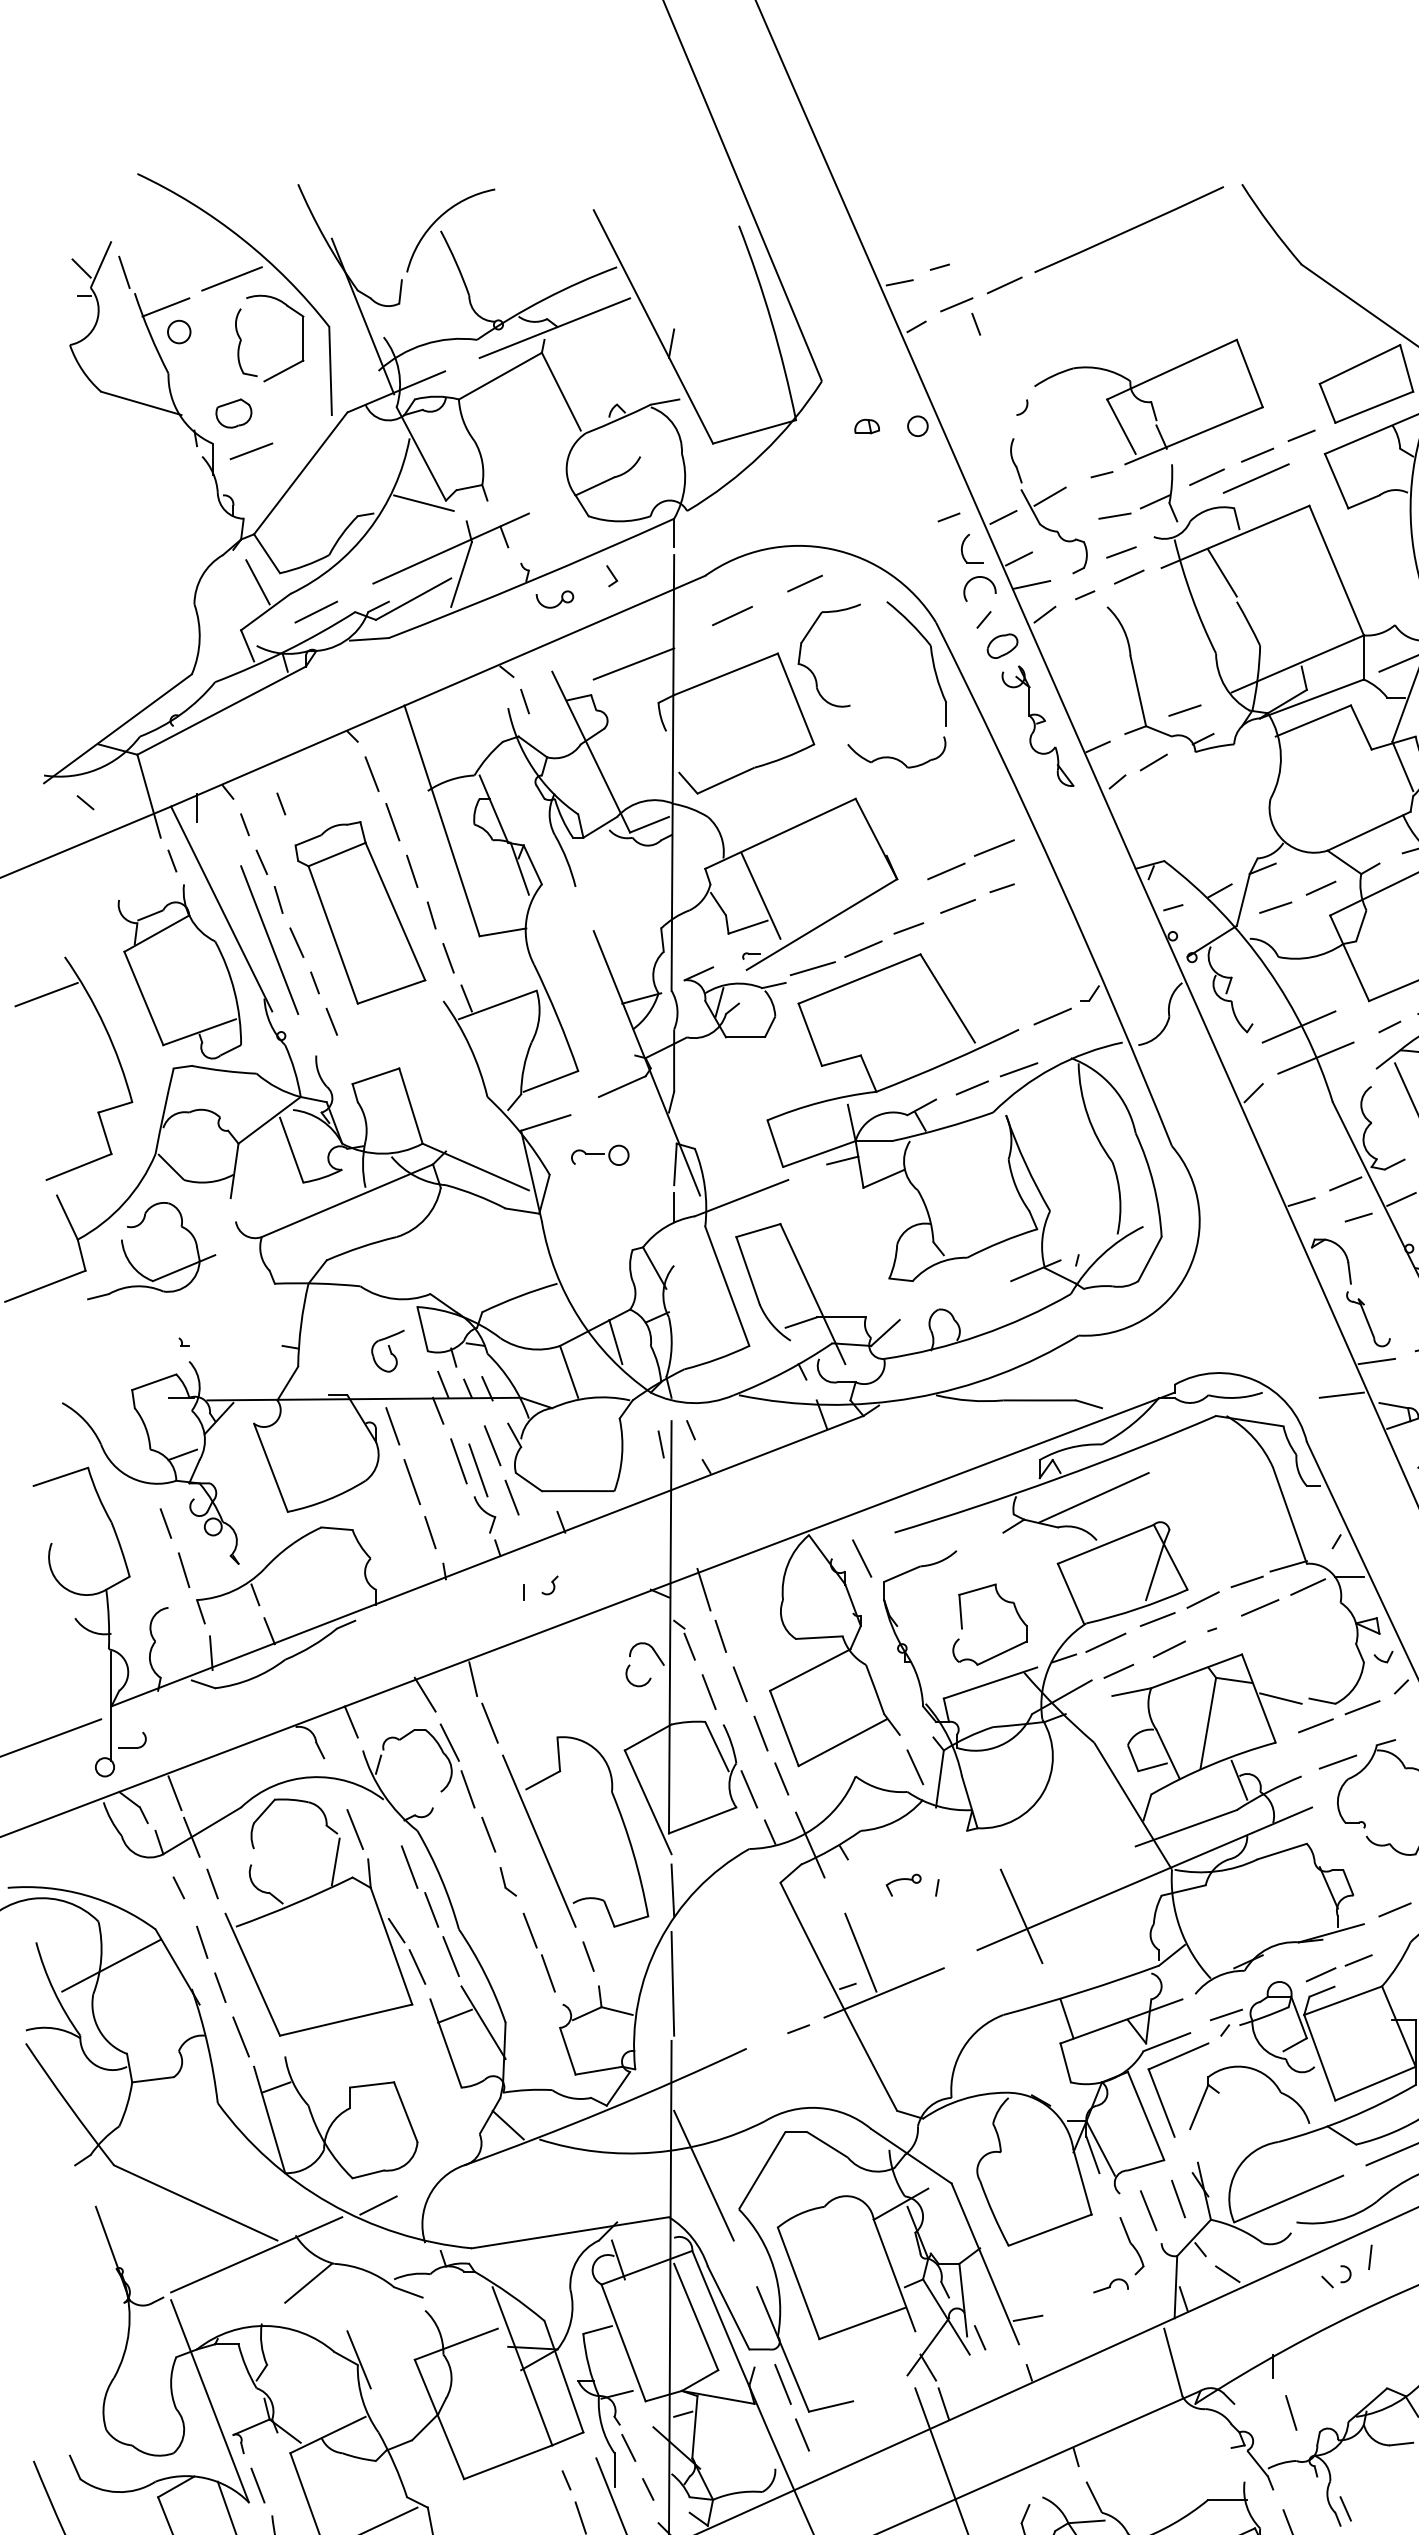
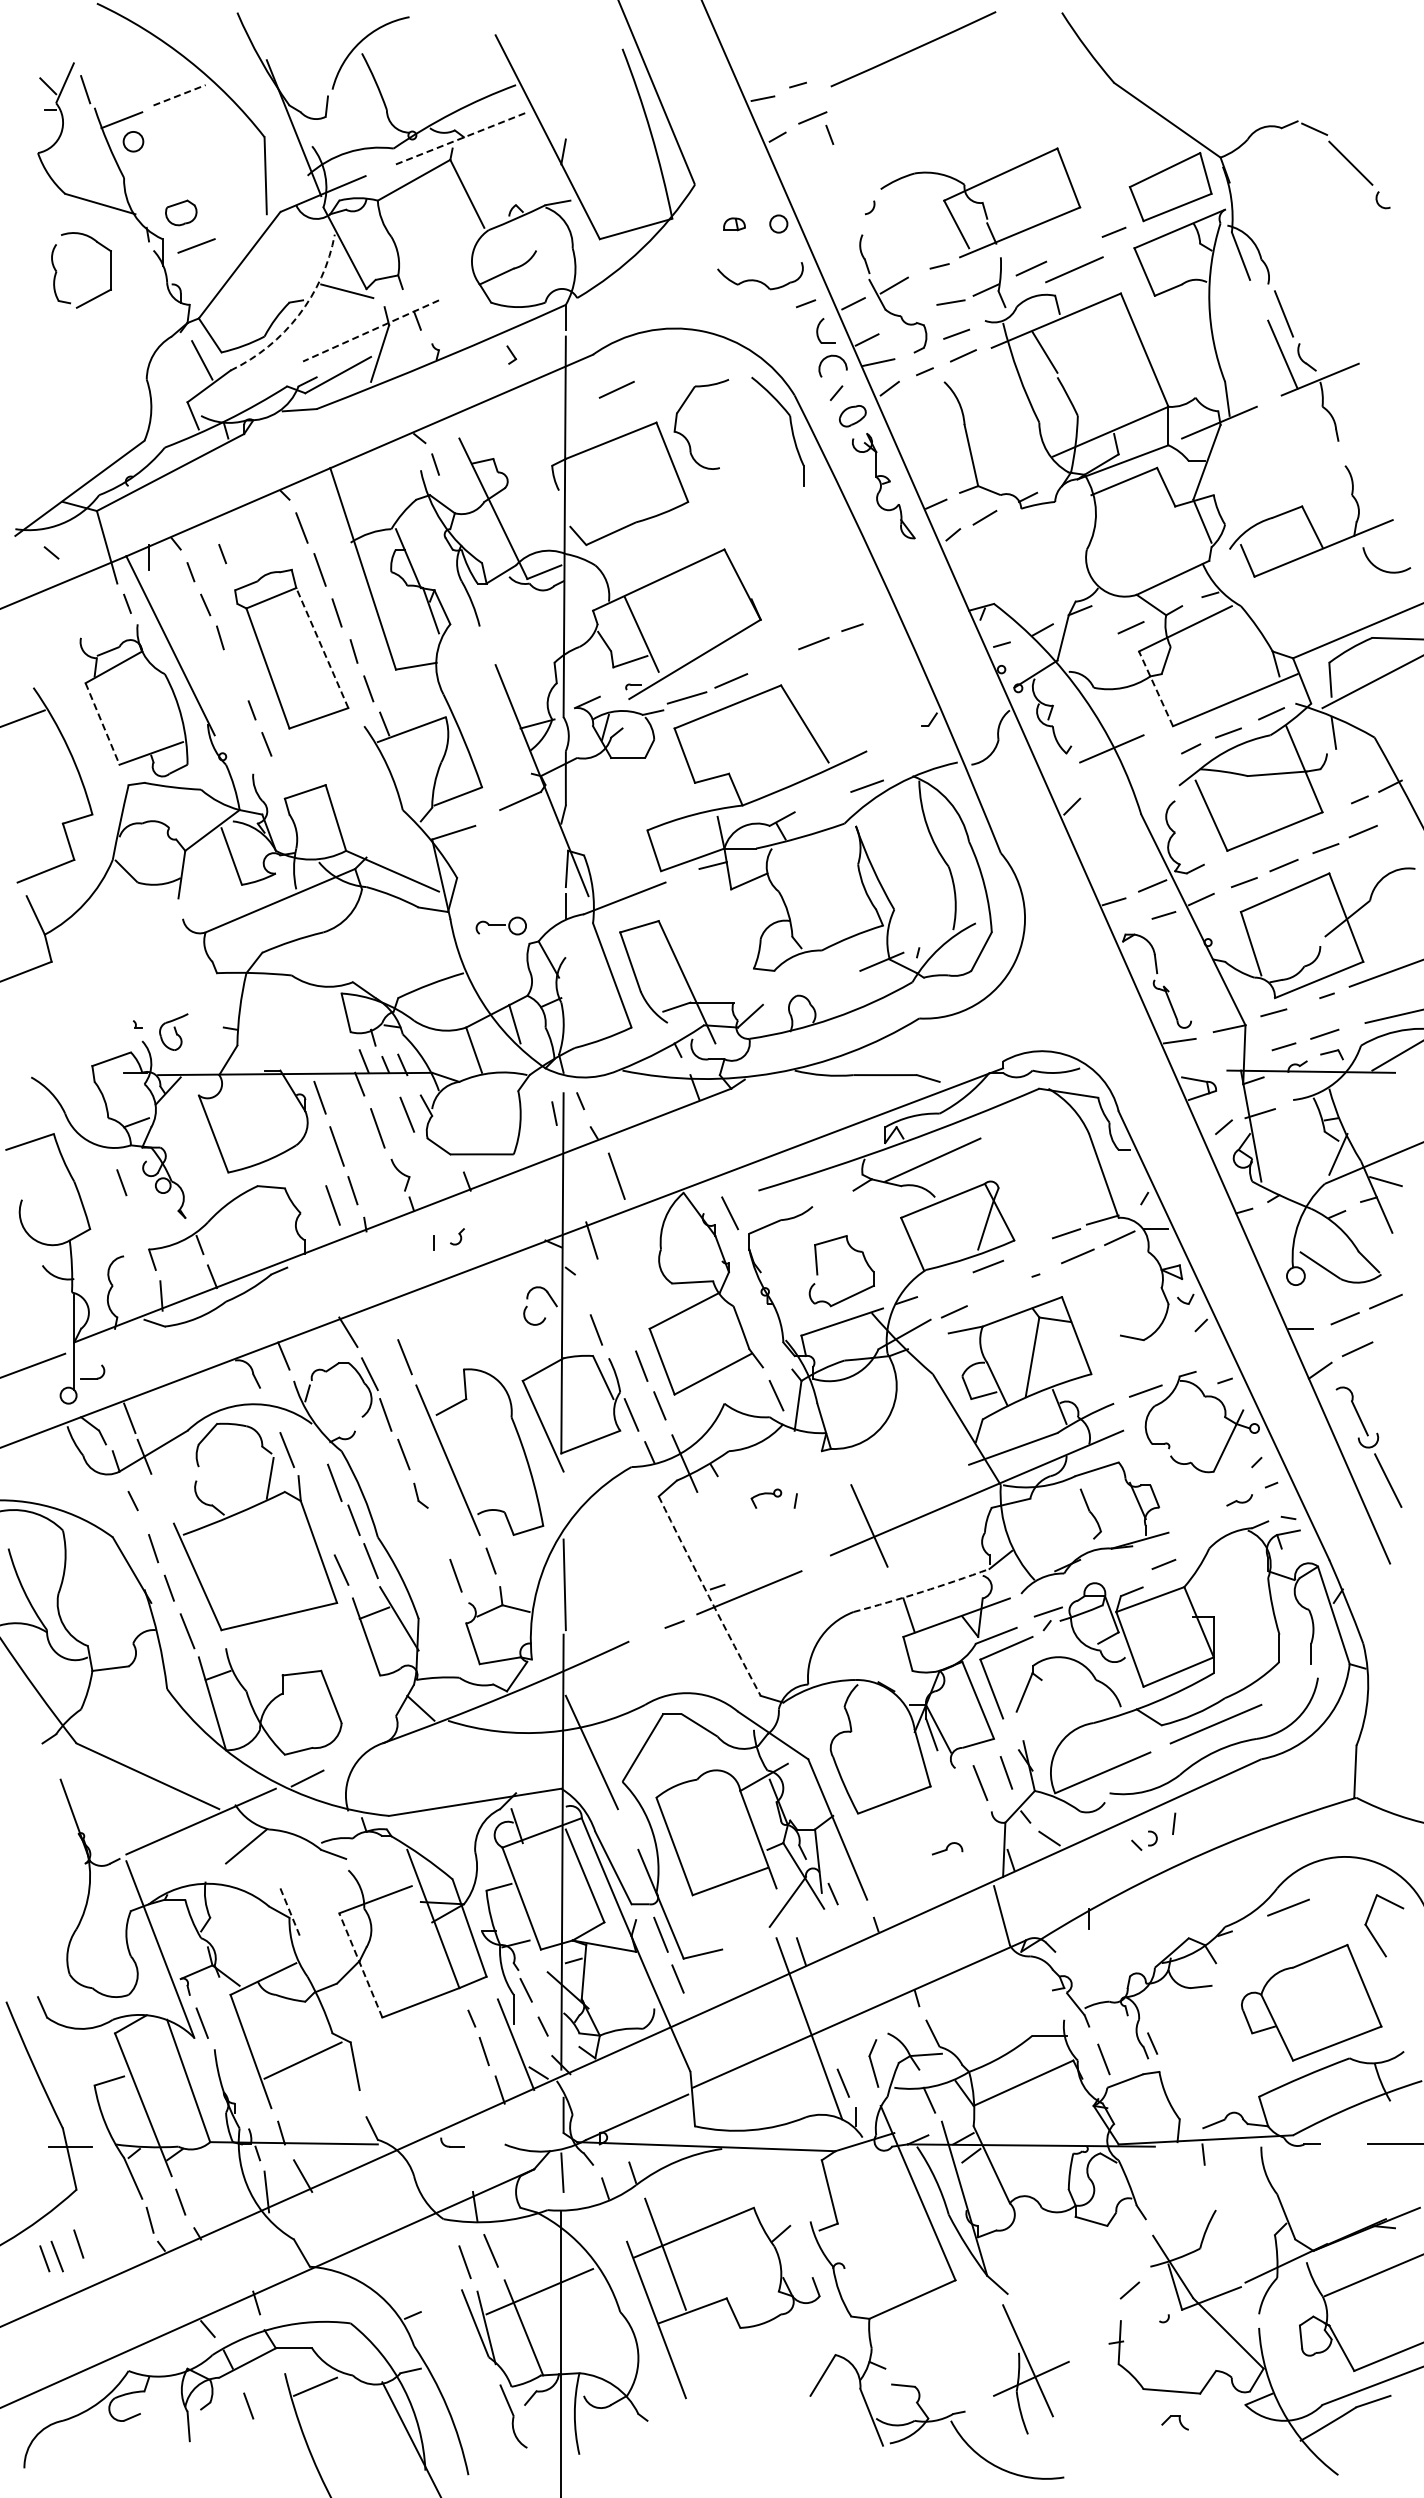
line: (1129, 229) -> (913, 49), moved
line: (231, 279) -> (179, 95), solid -> dashed
line: (1004, 284) -> (854, 100), removed
line: (554, 328) -> (461, 138), solid -> dashed
part: (242, 339) -> (57, 271), moved
line: (1257, 454) -> (1075, 248), removed
arc: (368, 530) -> (298, 315), solid -> dashed
line: (451, 548) -> (371, 330), solid -> dashed
line: (805, 583) -> (680, 361), removed
part: (554, 599) -> (461, 375), removed
line: (316, 612) -> (253, 386), removed
line: (633, 663) -> (530, 431), removed
line: (1184, 710) -> (1011, 472), removed
part: (896, 752) -> (760, 276), moved
line: (994, 847) -> (845, 592), removed
line: (946, 870) -> (803, 612), removed
line: (1275, 907) -> (1091, 644), removed
line: (395, 910) -> (322, 647), solid -> dashed
line: (908, 928) -> (770, 662), removed
line: (269, 939) -> (212, 672), removed
line: (296, 941) -> (235, 674), removed
line: (1349, 957) -> (1155, 688), solid -> dashed
line: (143, 999) -> (102, 724), solid -> dashed
line: (1052, 1016) -> (896, 739), removed
line: (1315, 1057) -> (1126, 775), removed
line: (971, 1087) -> (825, 801), removed
part: (599, 1154) -> (500, 925), moved
part: (132, 1263) -> (92, 955), removed
part: (387, 1350) -> (173, 1031), moved
line: (1341, 1395) -> (1148, 1070), removed
line: (478, 1469) -> (616, 1175), moved
line: (511, 1496) -> (423, 1159), removed
line: (407, 1549) -> (332, 1205), added
line: (183, 1570) -> (137, 1223), removed
line: (1202, 1599) -> (1027, 1249), removed
line: (720, 1635) -> (606, 1280), removed
line: (1106, 1642) -> (943, 1286), removed
line: (689, 1646) -> (579, 1290), removed
line: (1169, 1649) -> (998, 1292), removed
line: (472, 1678) -> (389, 1318), removed
line: (740, 1683) -> (623, 1322), removed
line: (1280, 1698) -> (1095, 1335), removed
line: (1362, 1707) -> (1167, 1343), removed
line: (1315, 1725) -> (1126, 1359), removed
line: (212, 1883) -> (162, 1497), removed
line: (672, 1889) -> (564, 1502), removed
line: (1394, 1909) -> (1195, 1519), removed
line: (396, 1930) -> (323, 1538), removed
line: (529, 1930) -> (439, 1538), removed
line: (860, 1952) -> (728, 1557), removed
line: (111, 1965) -> (74, 1568), removed
line: (1320, 1974) -> (1130, 1576), removed
arc: (1082, 1991) -> (922, 1591), solid -> dashed
arc: (837, 1997) -> (708, 1596), solid -> dashed
part: (1131, 2245) -> (1090, 1513), moved
line: (1027, 2317) -> (874, 1876), removed
line: (358, 2360) -> (290, 1913), solid -> dashed
line: (927, 2366) -> (787, 1919), removed
line: (1290, 2412) -> (1104, 1959), removed
line: (439, 2418) -> (360, 1964), solid -> dashed

